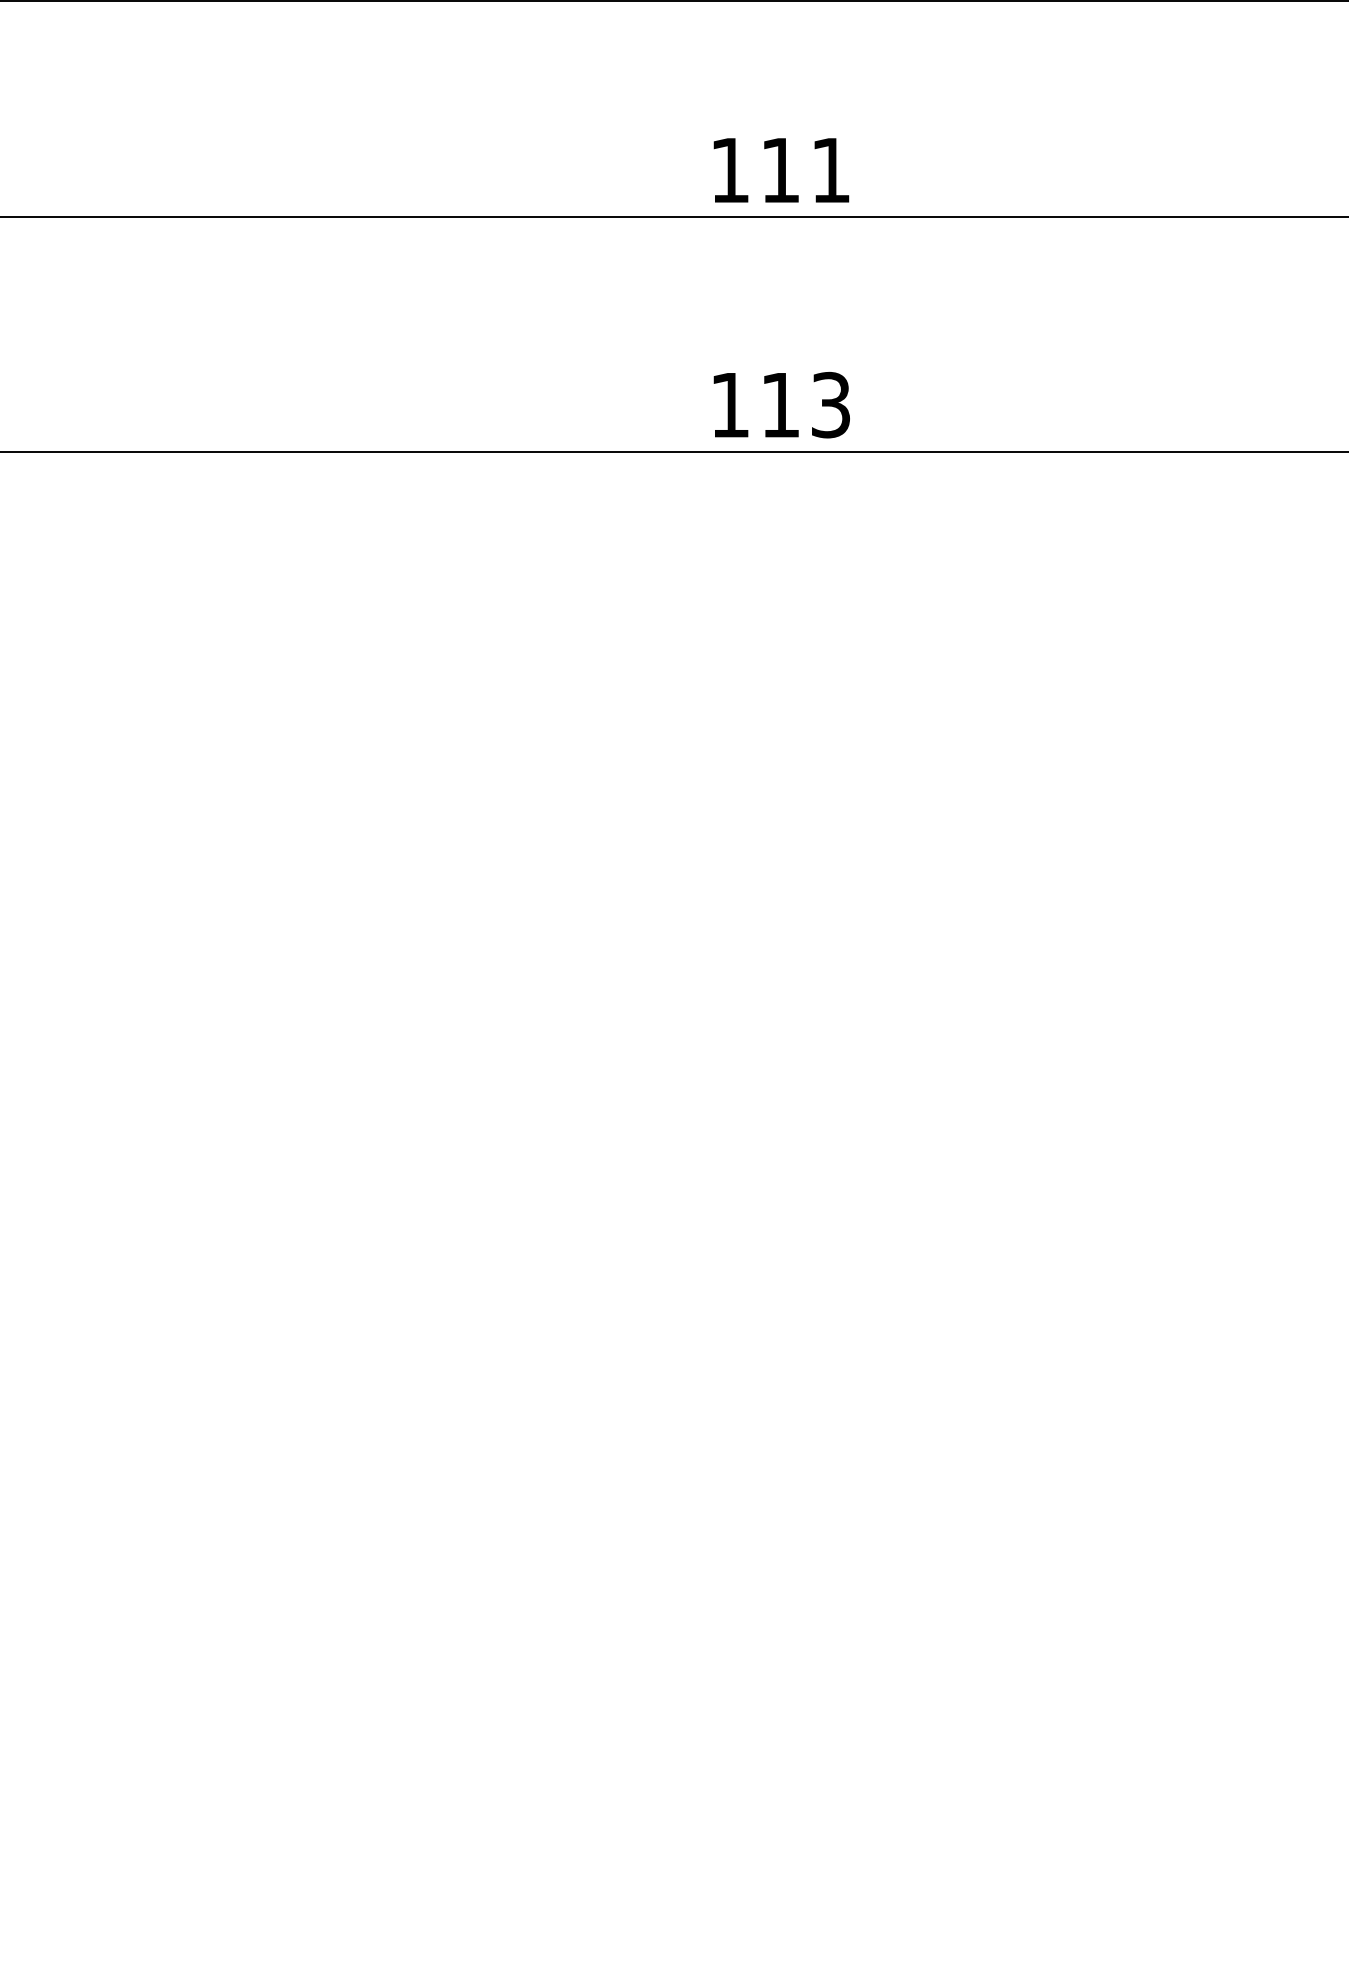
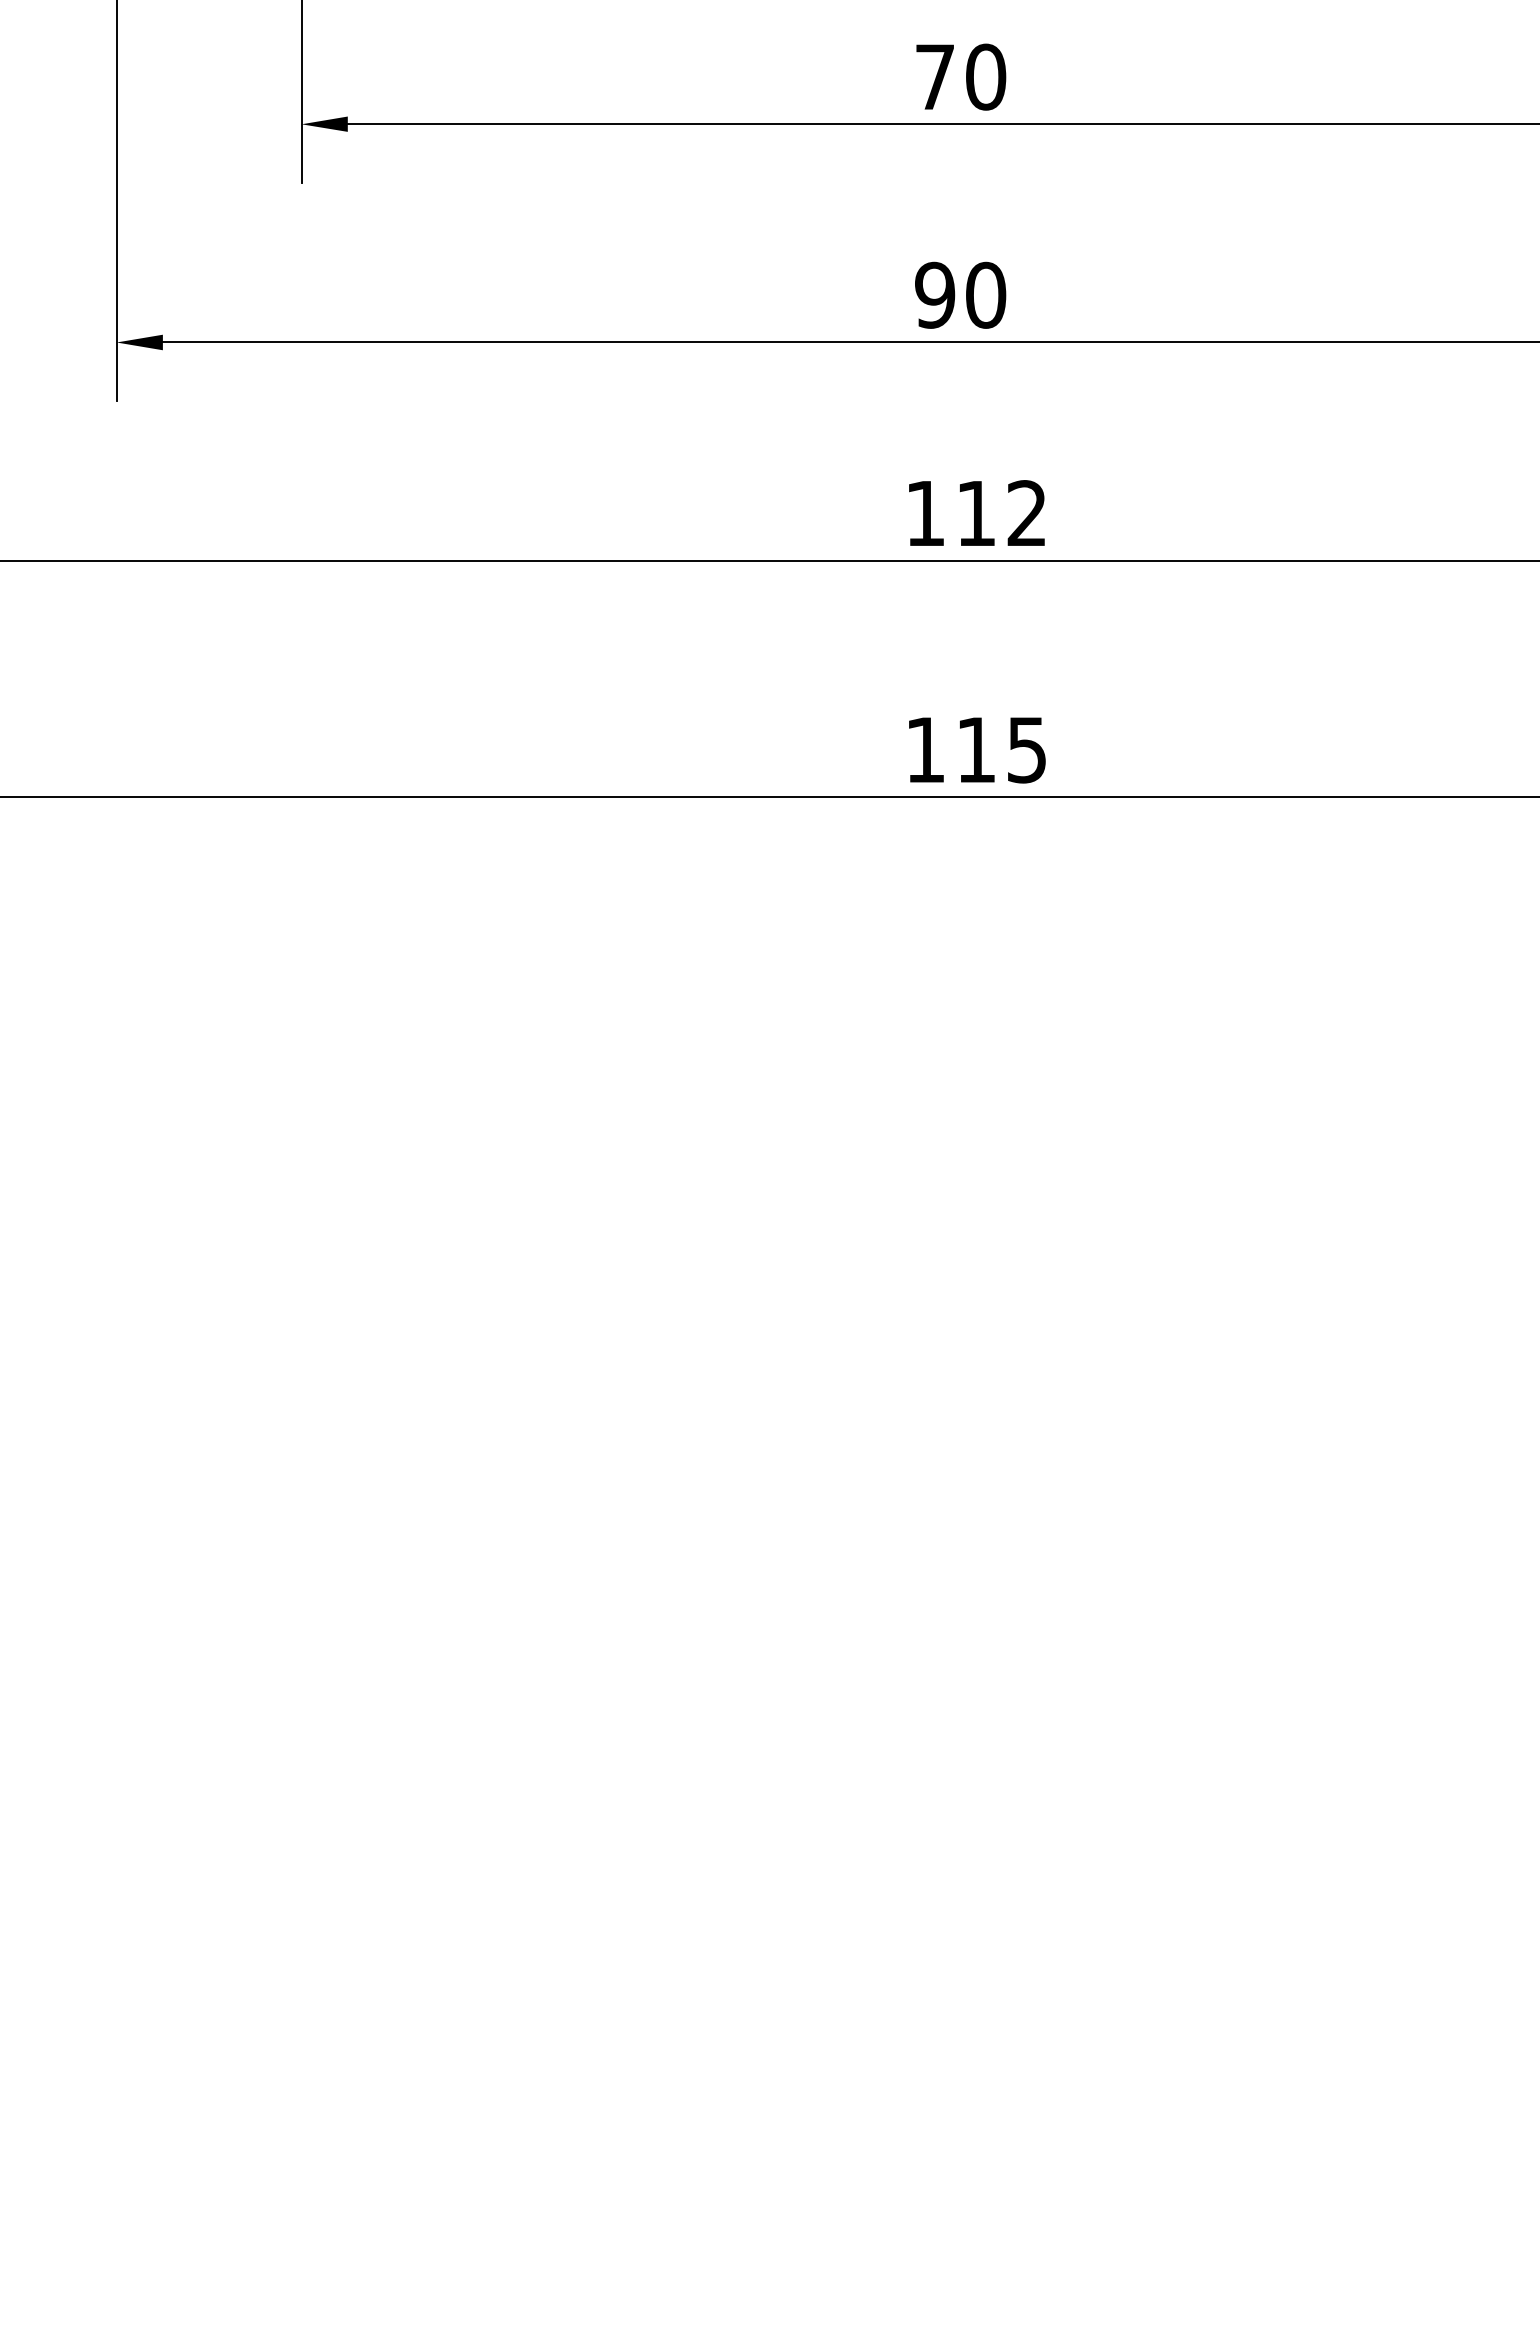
text: (830, 169) -> (1026, 512), 111 -> 112
text: (831, 404) -> (1027, 749), 113 -> 115

